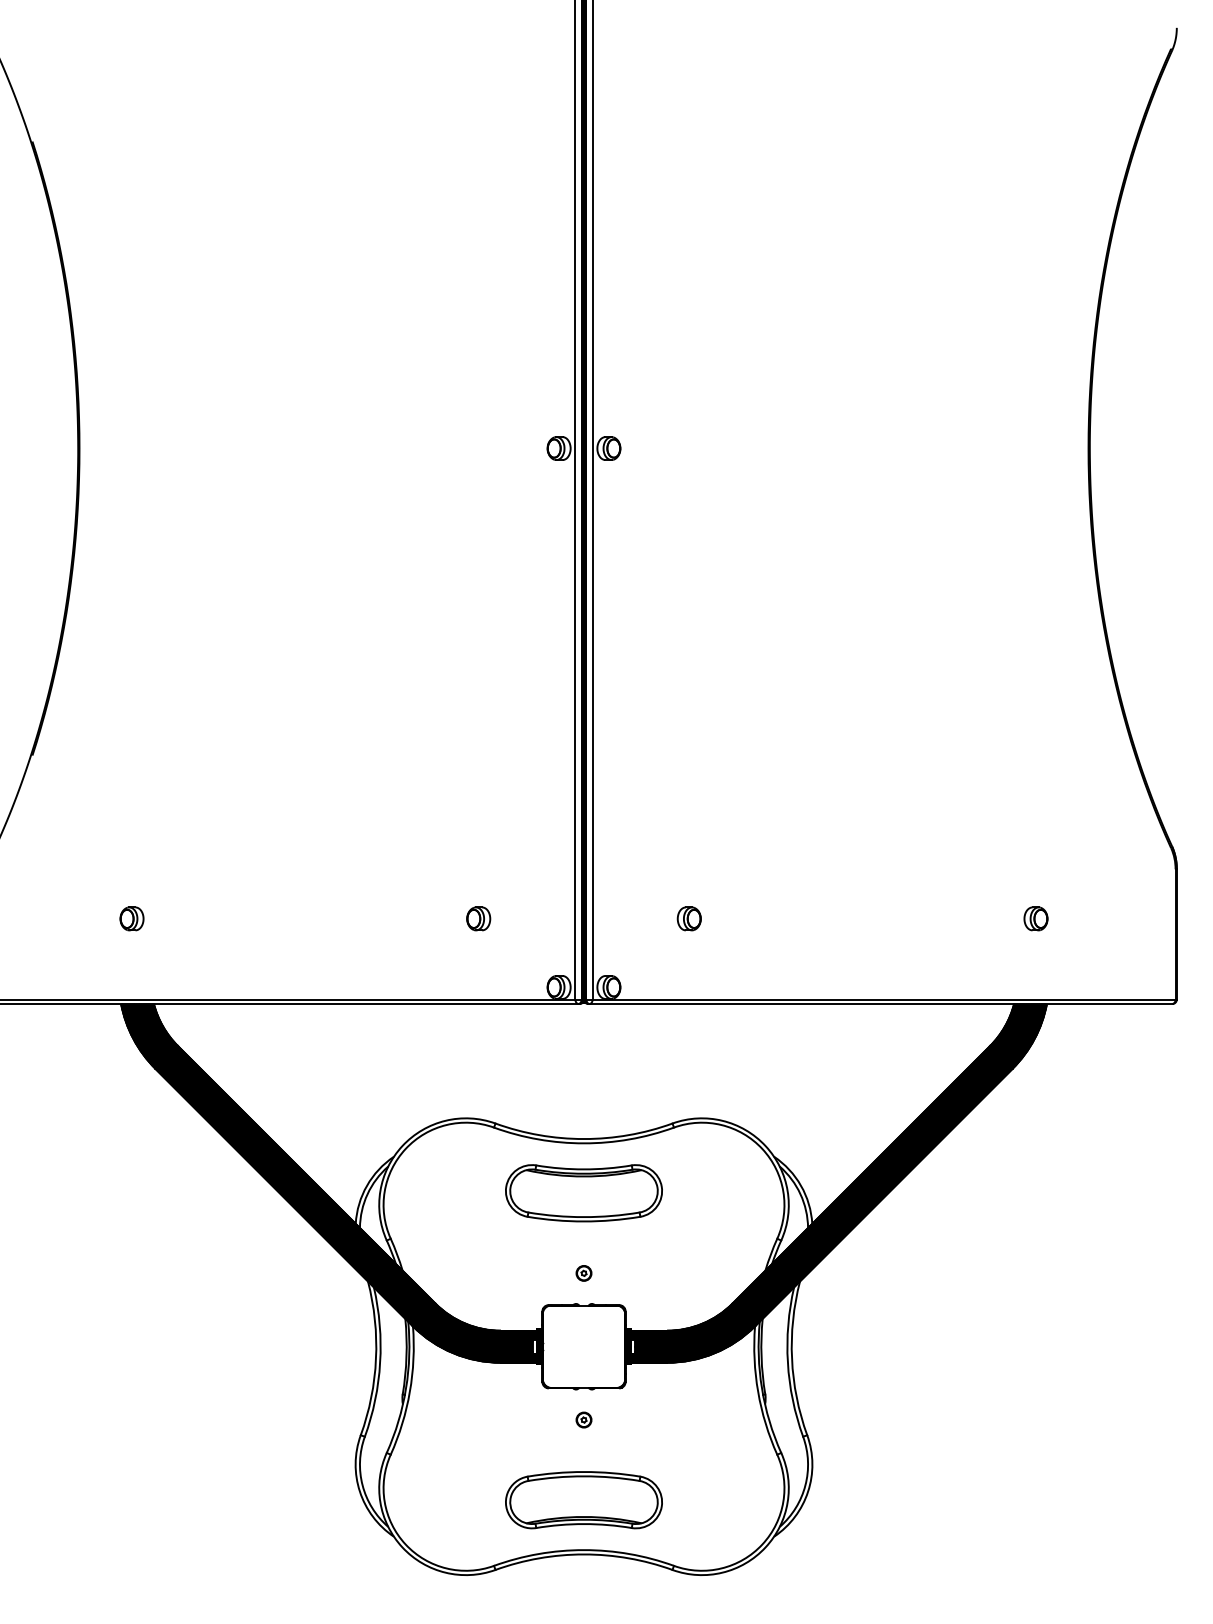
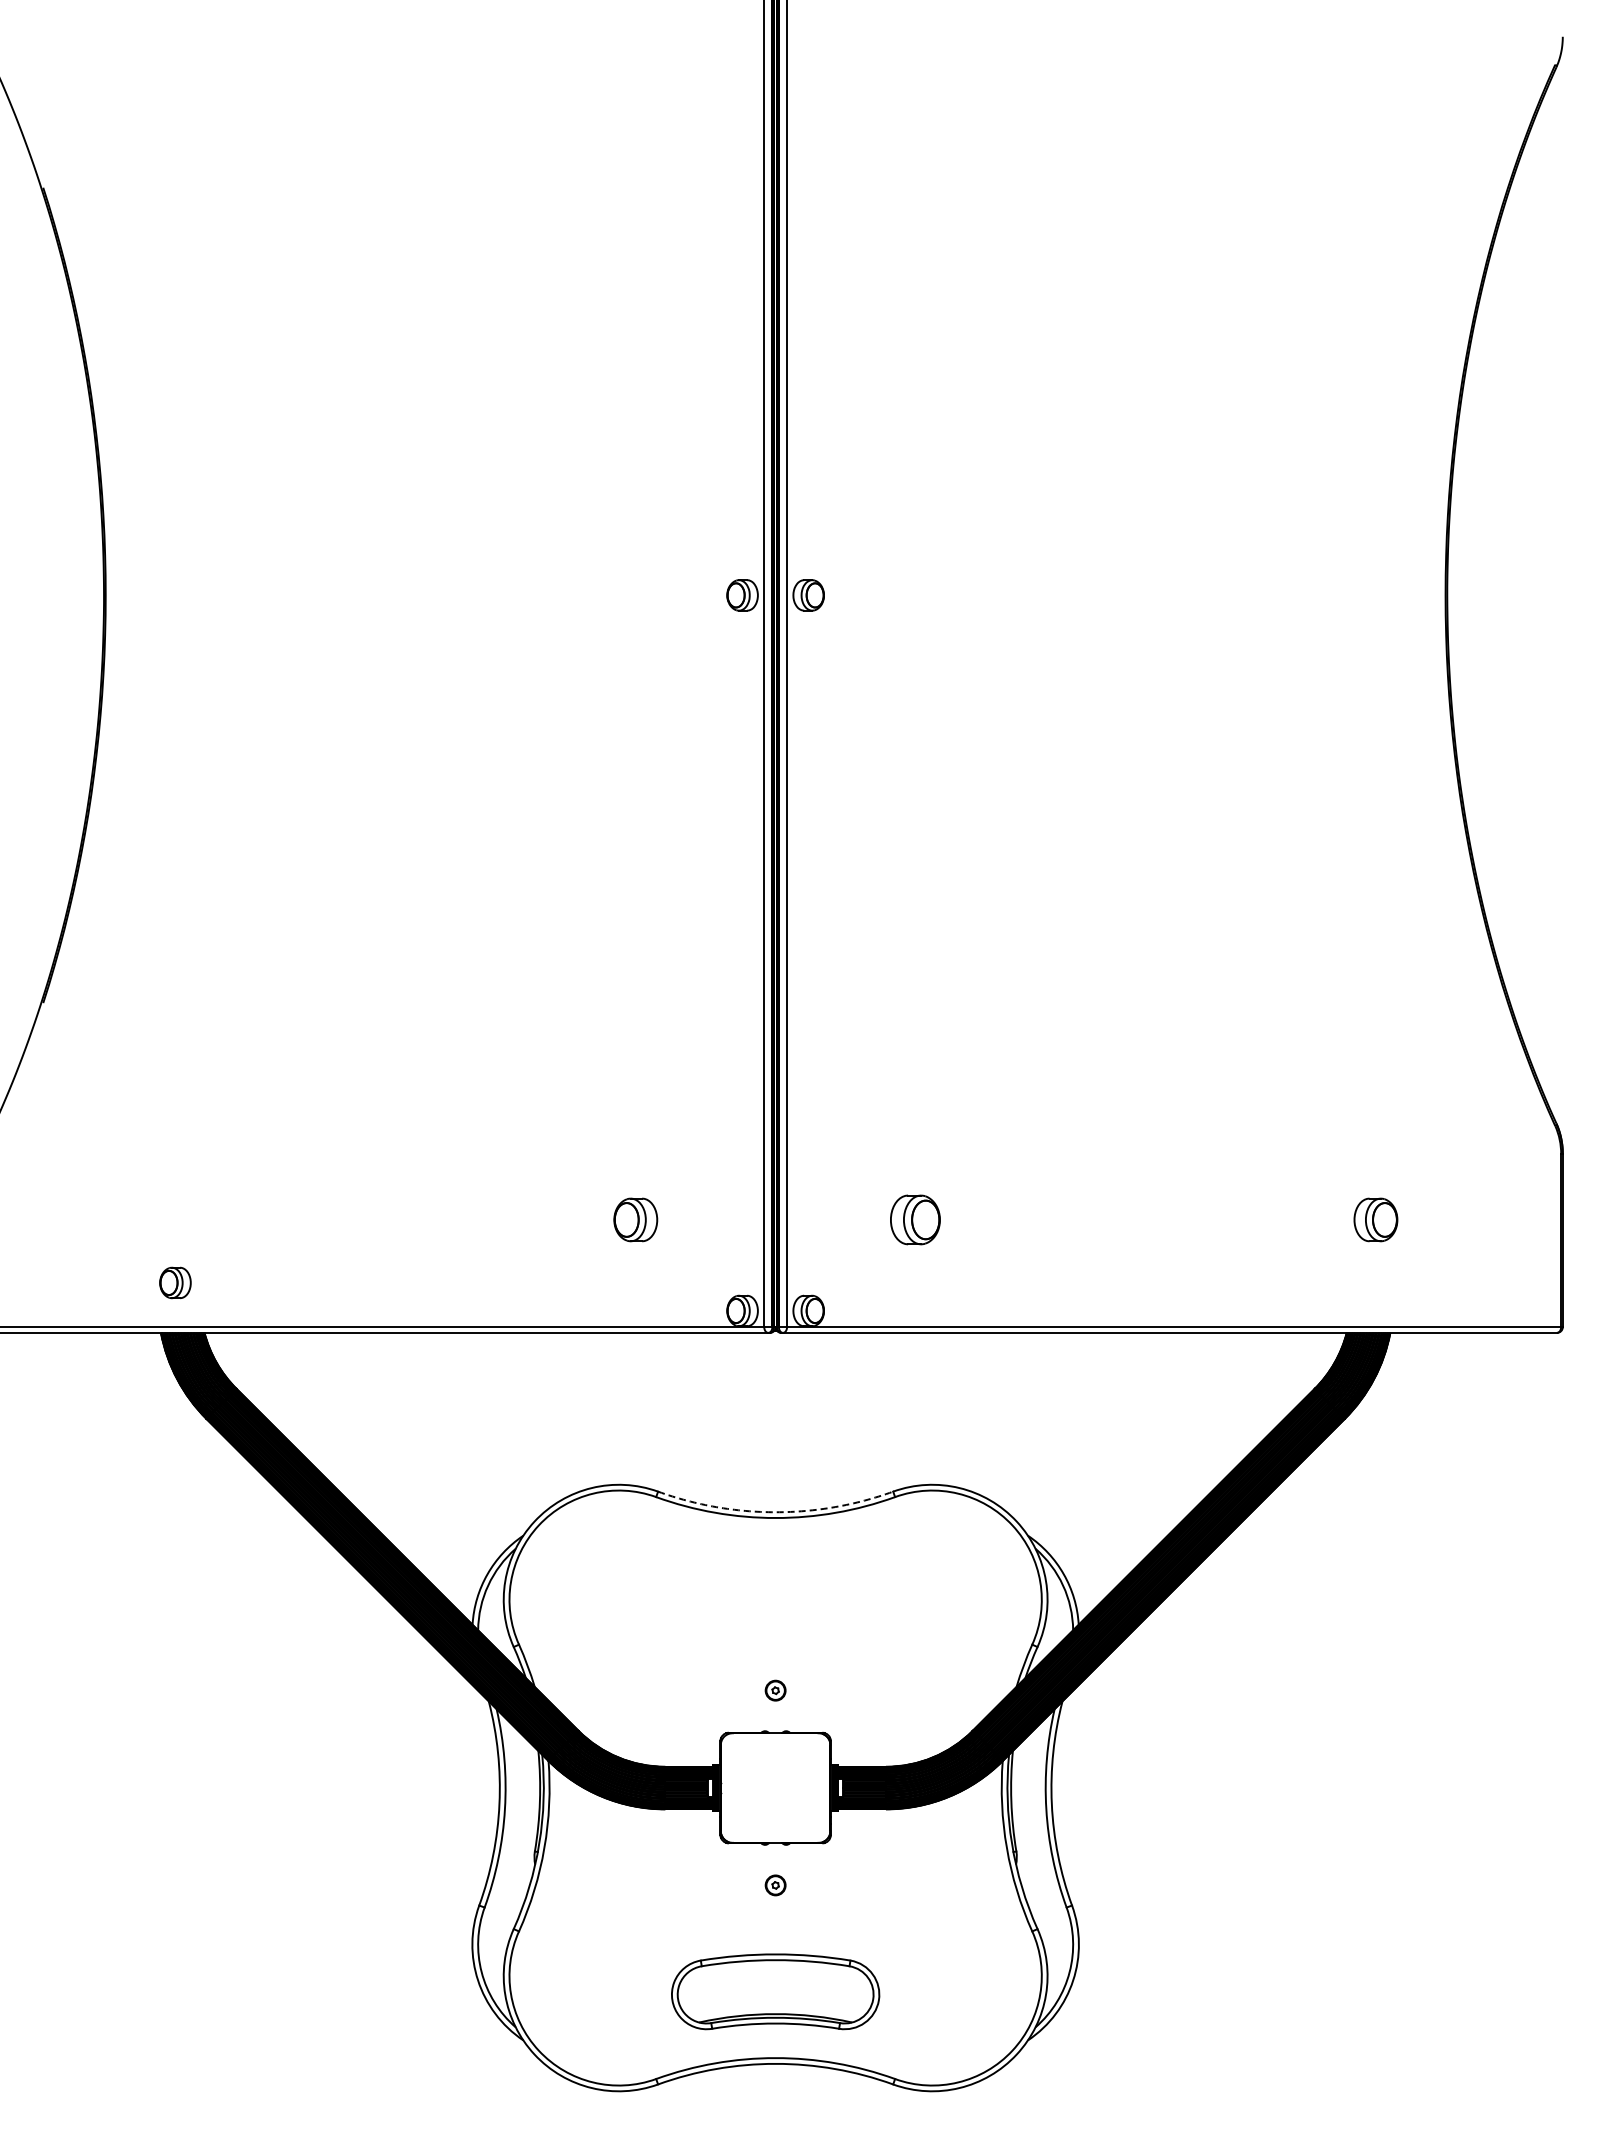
part: (132, 918) -> (175, 1282), moved
part: (478, 918) -> (635, 1219), size x1.4
part: (689, 918) -> (915, 1219), size x1.6
part: (1035, 918) -> (1375, 1219), size x1.4
arc: (583, 1139) -> (775, 1512), solid -> dashed
part: (583, 1193) -> (775, 1584), removed

